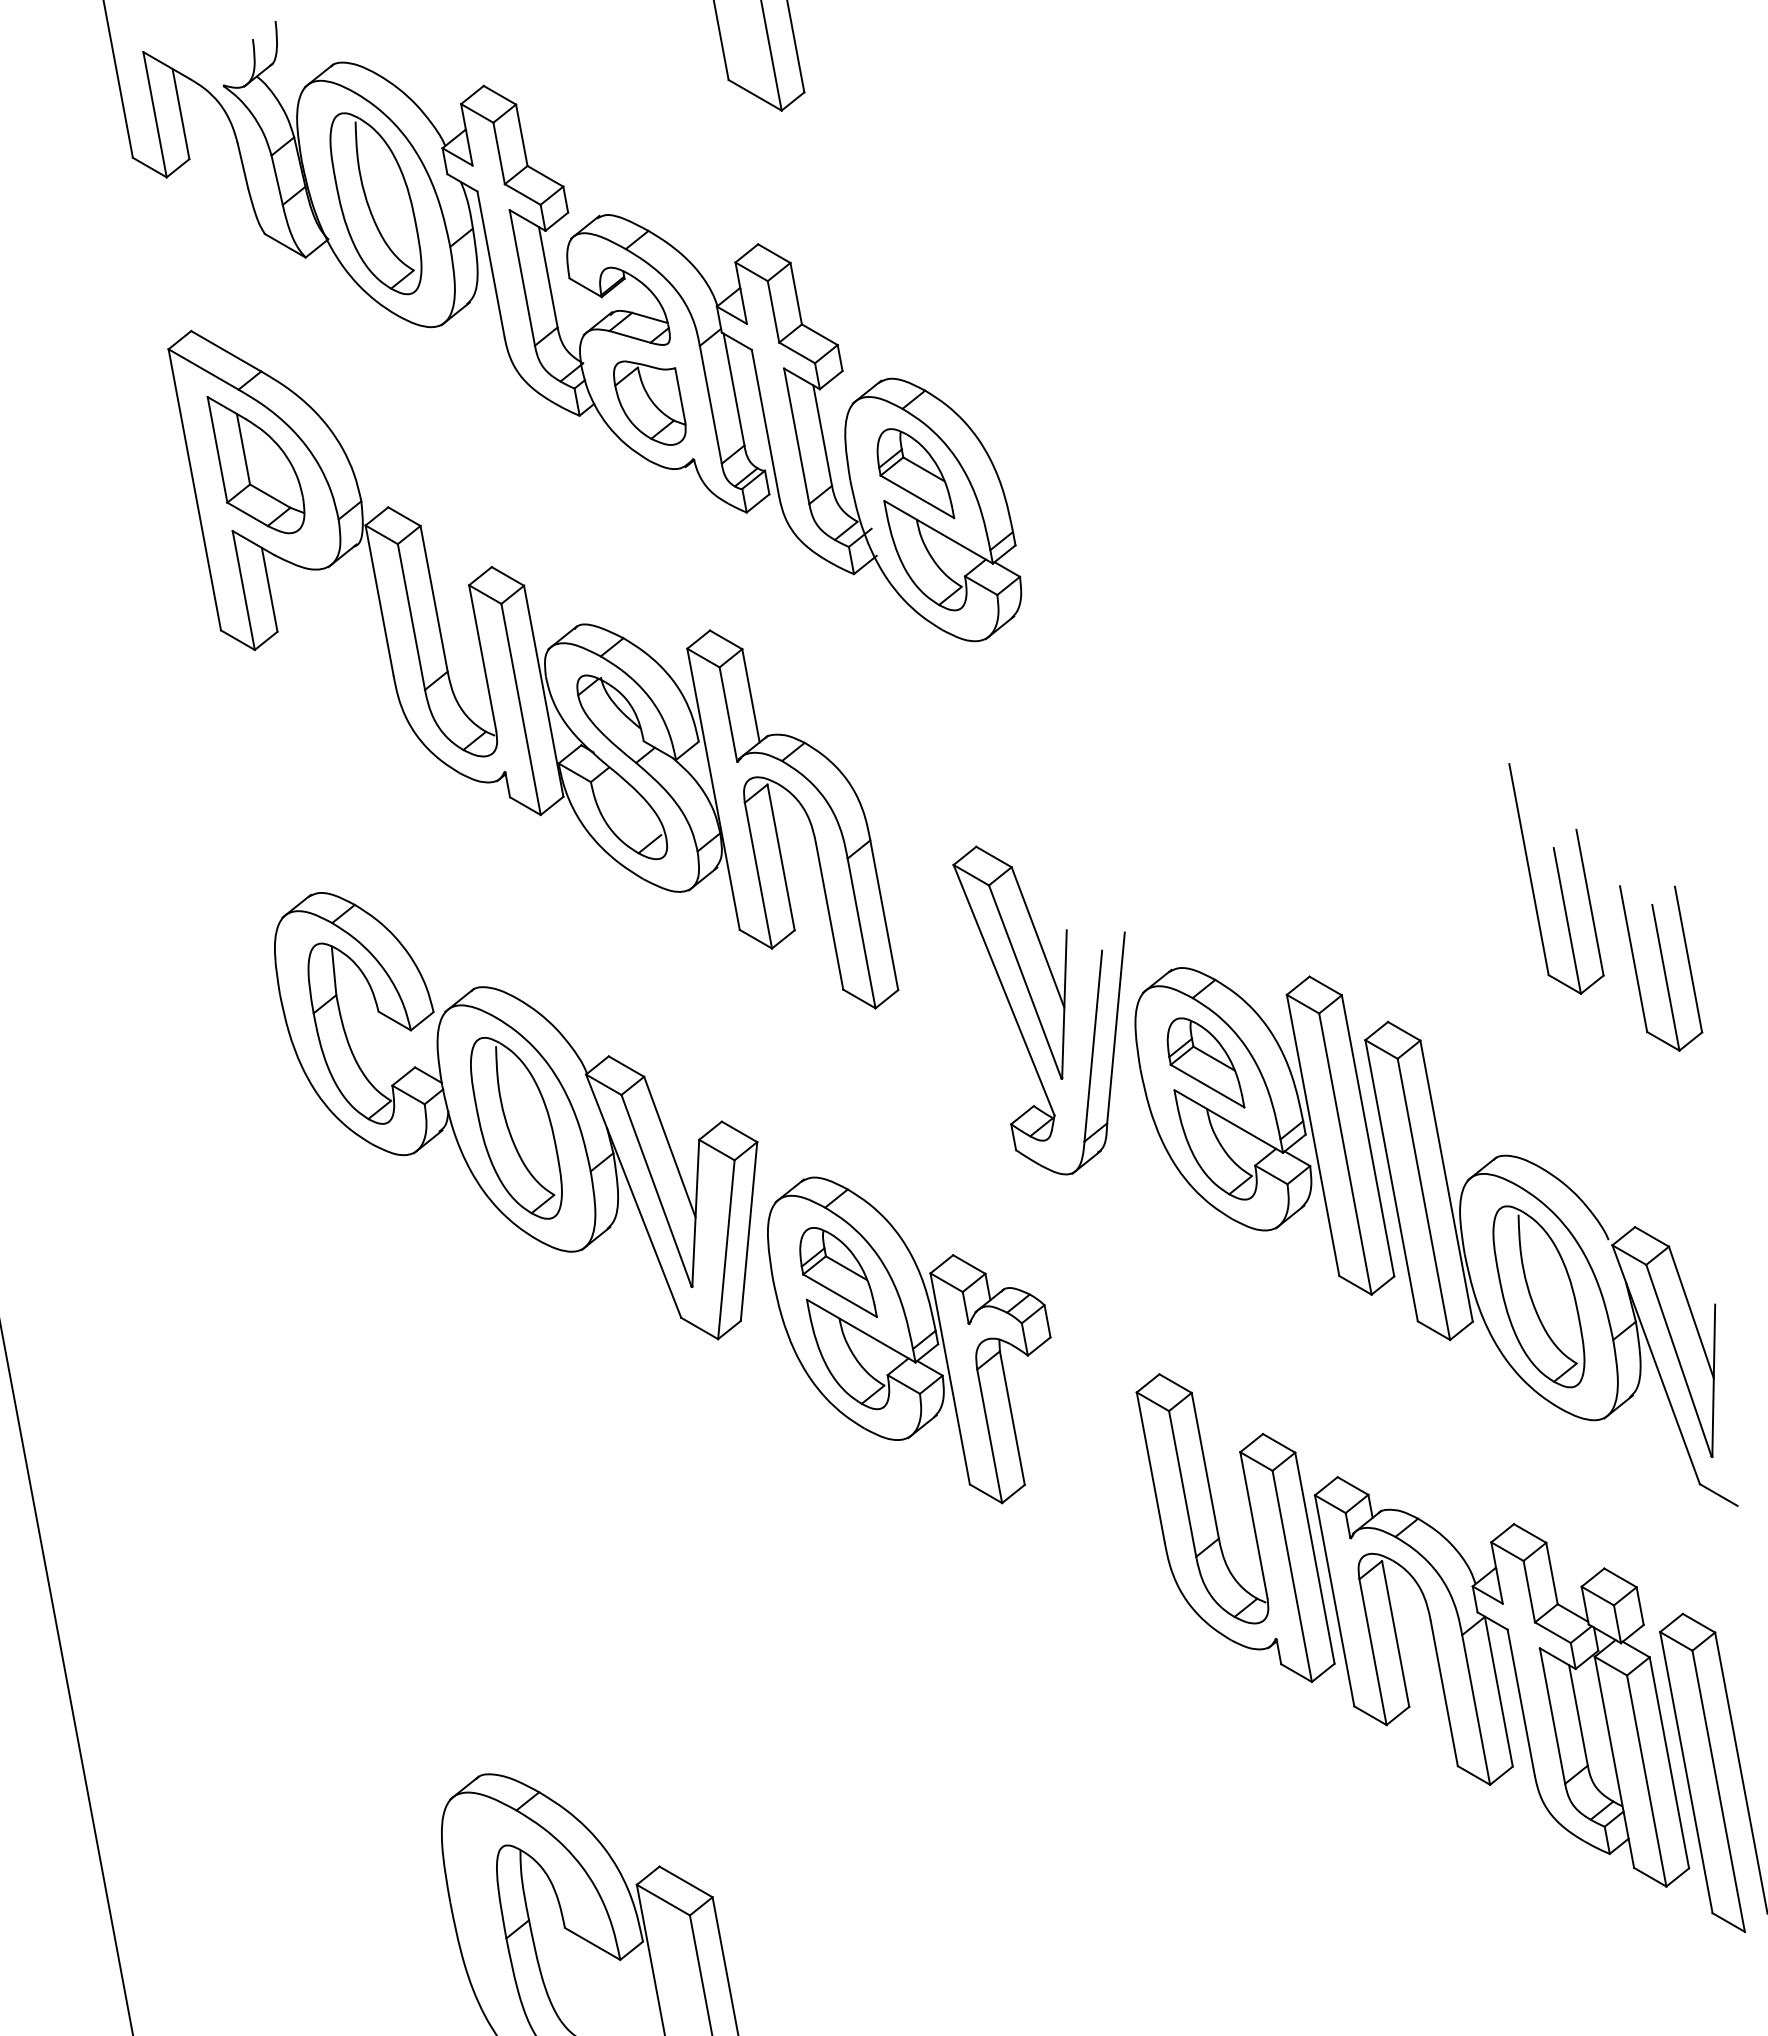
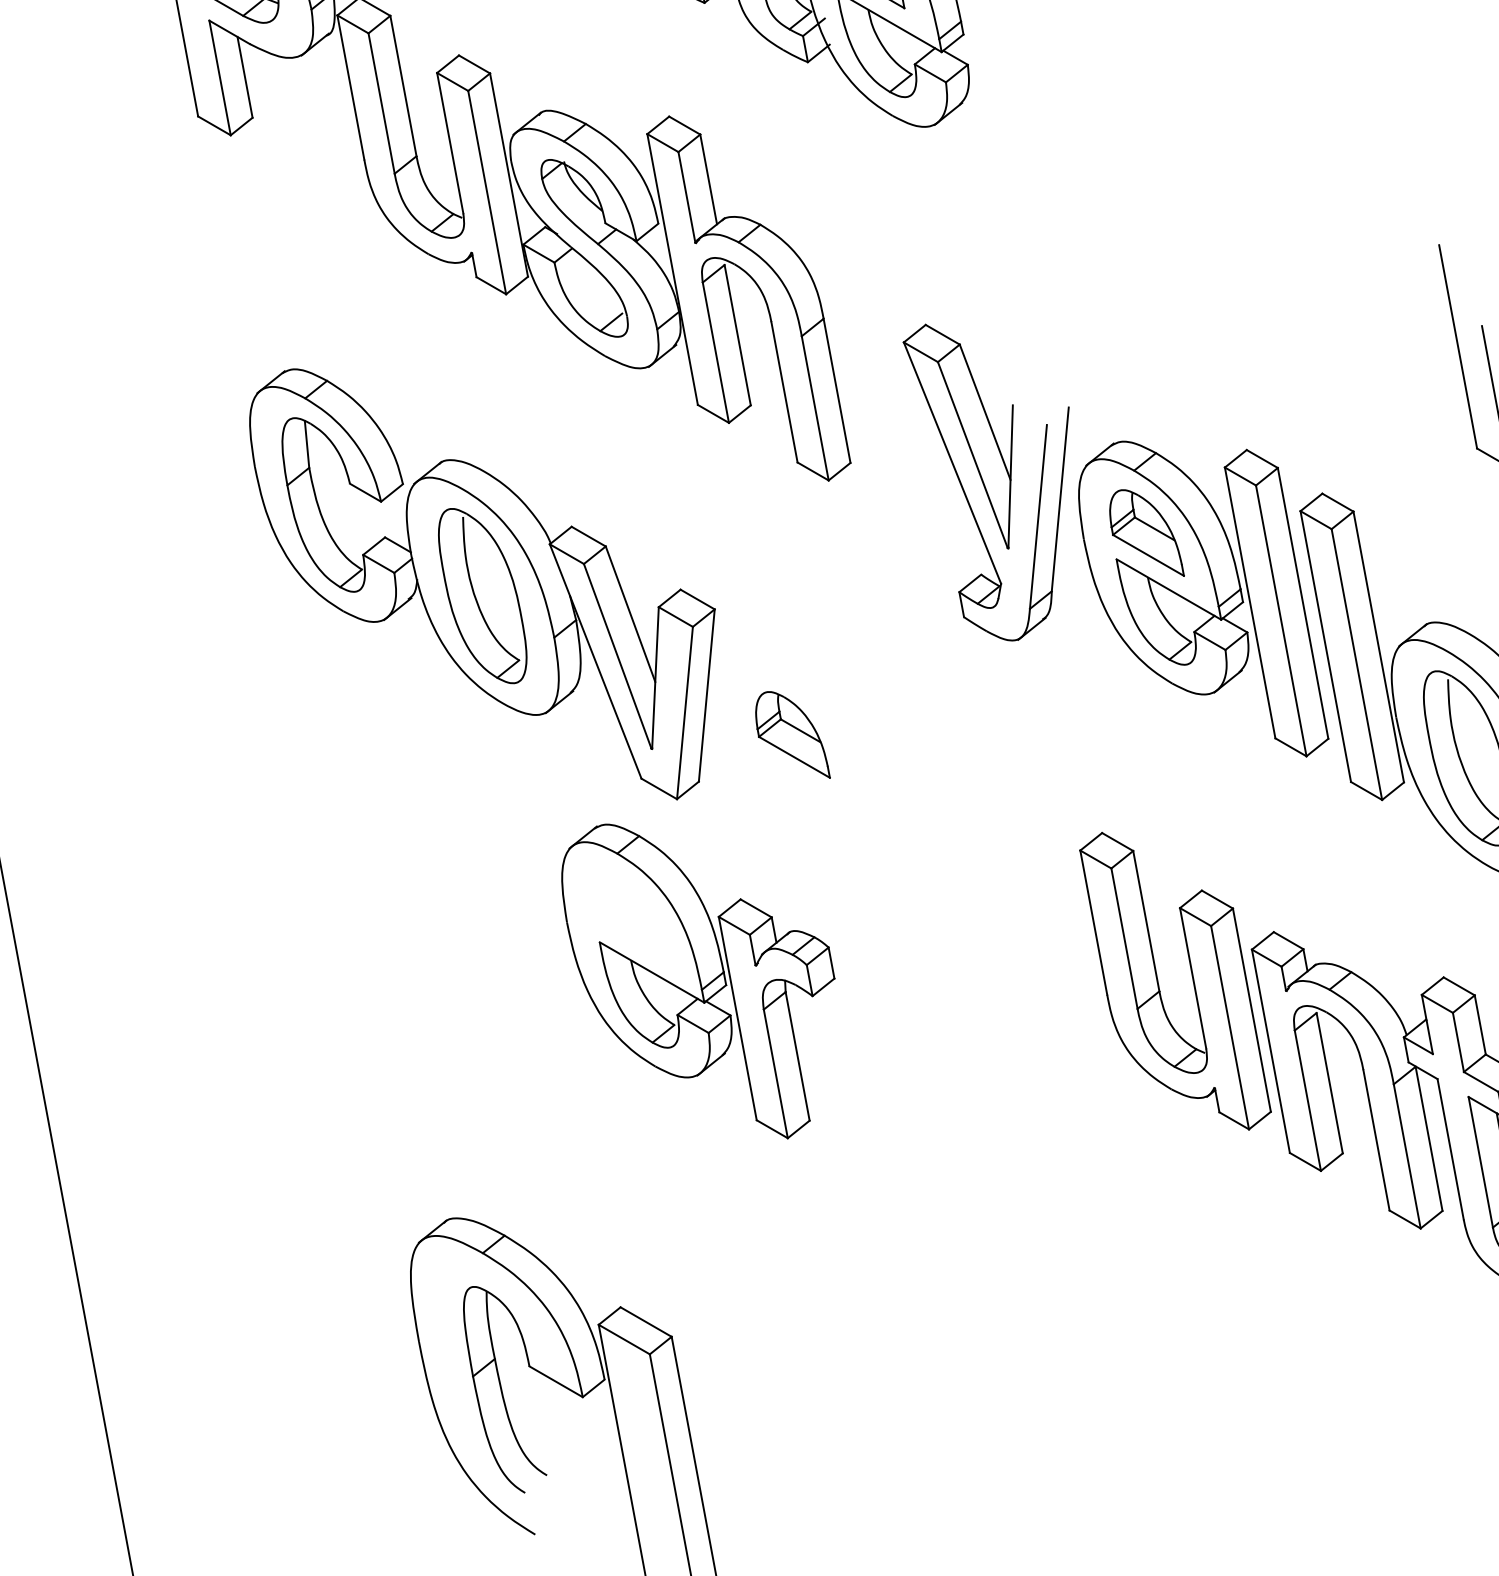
part: (909, 1340) -> (698, 981), moved

